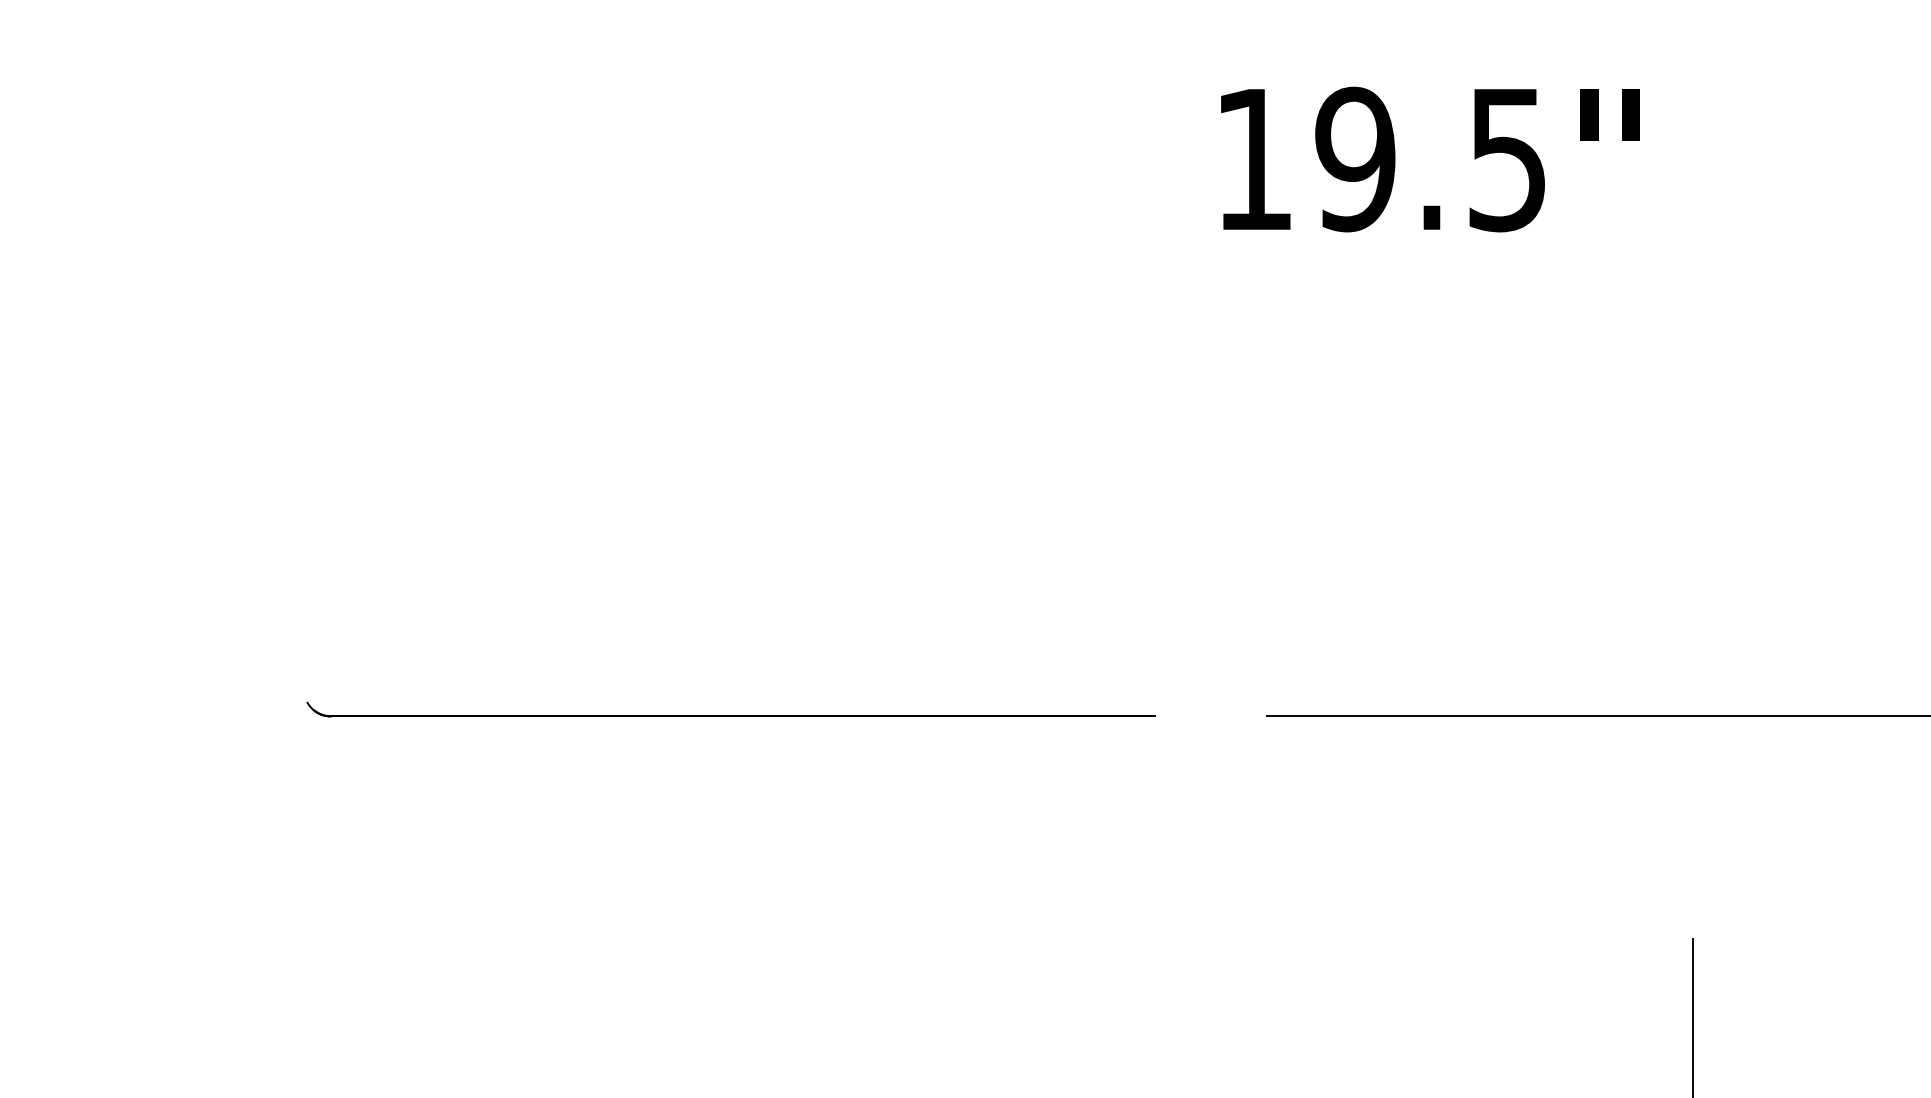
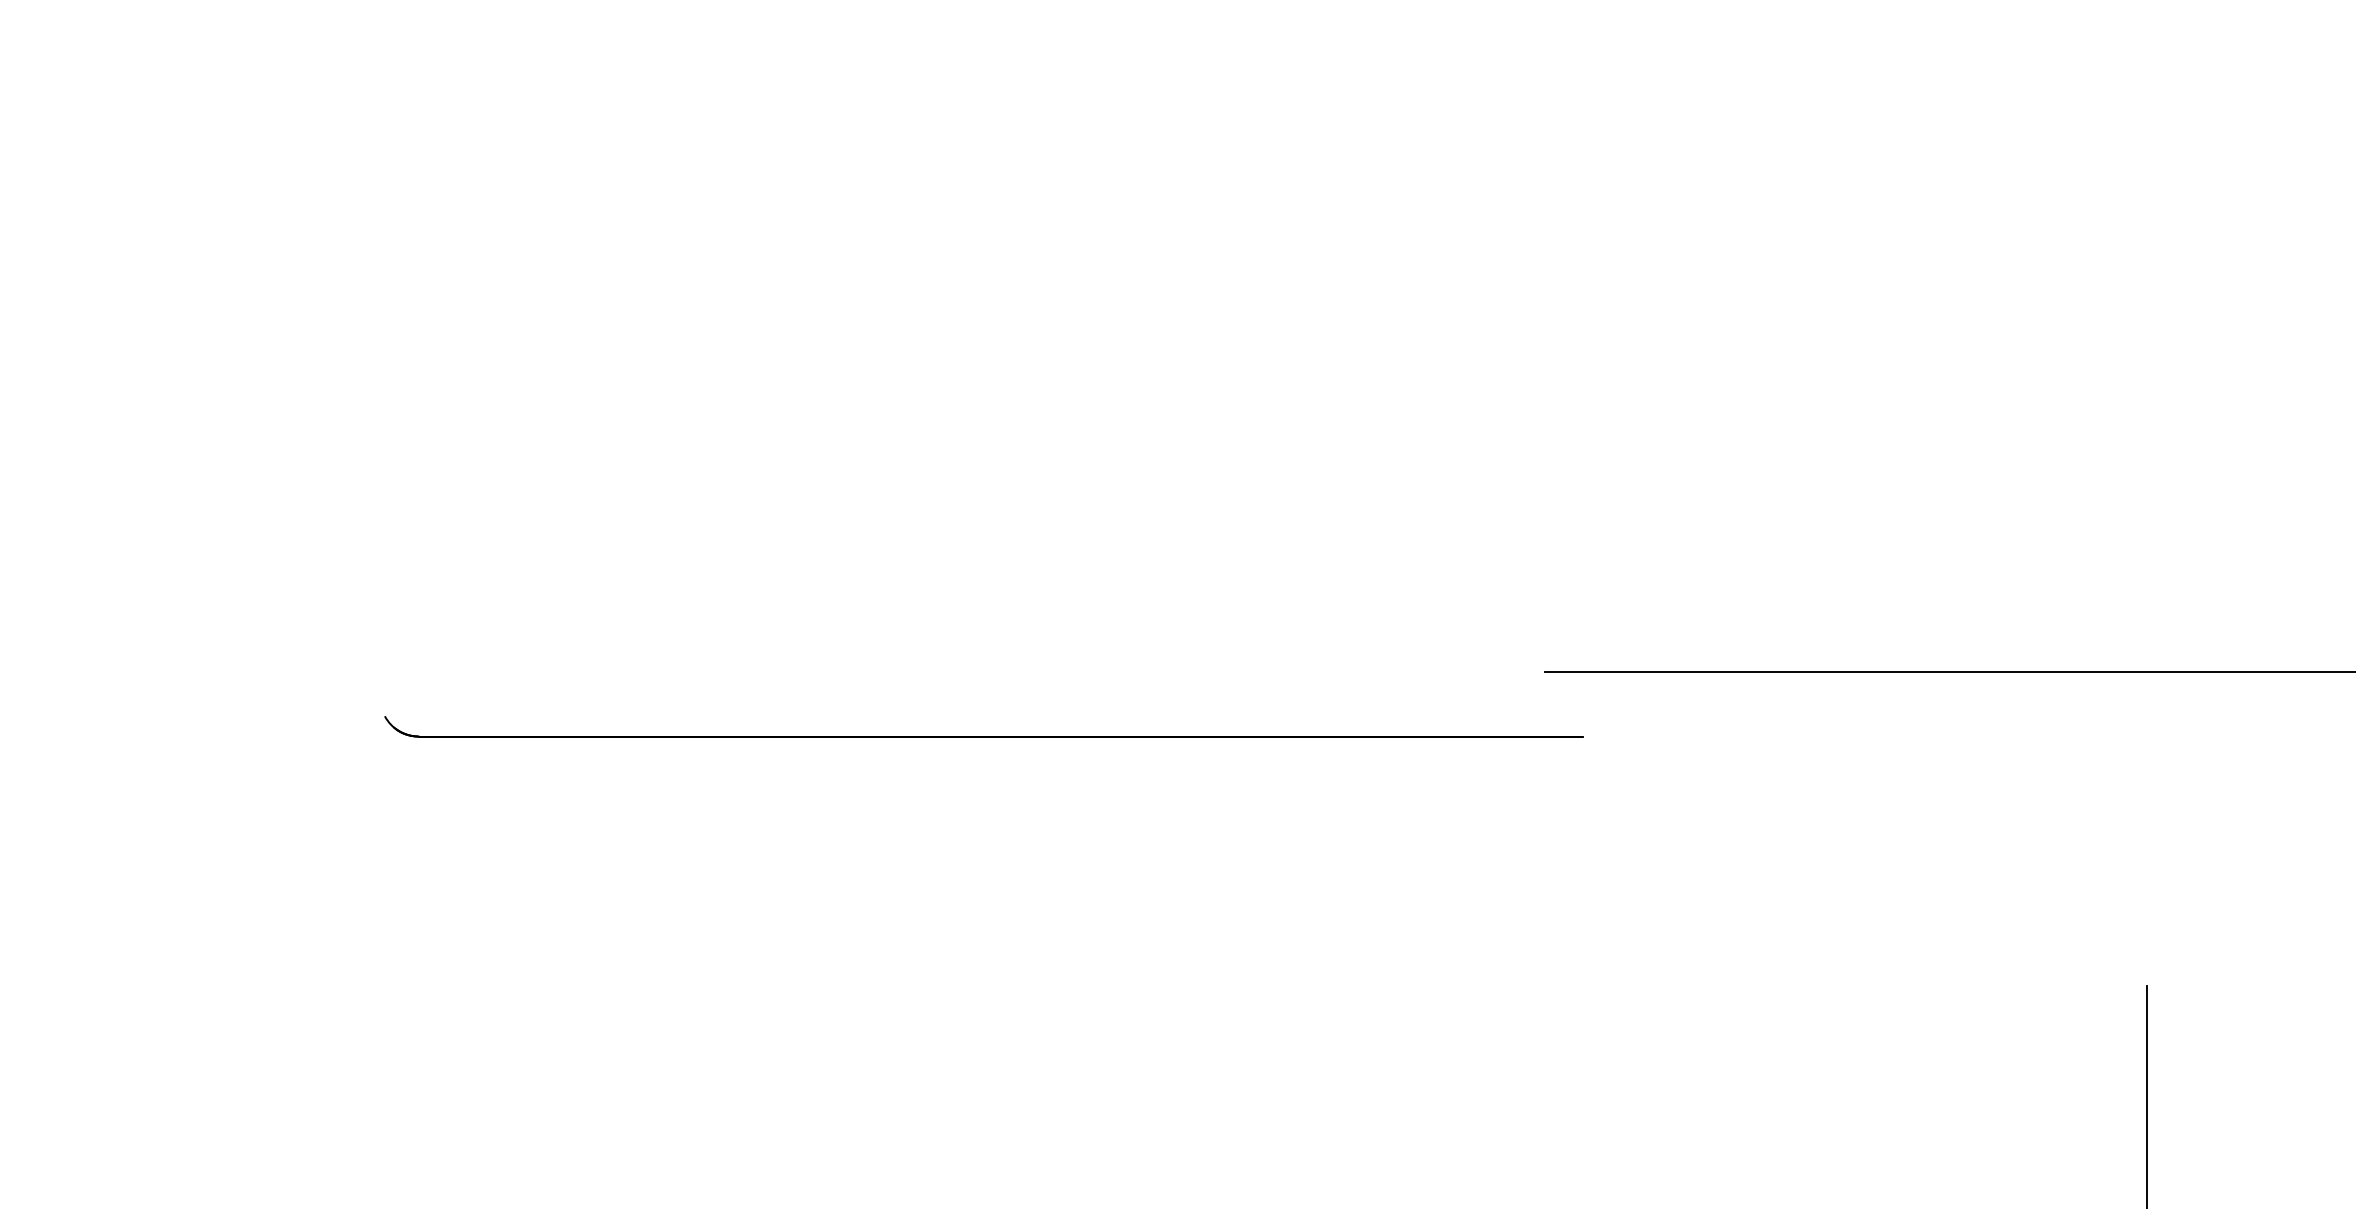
part: (730, 709) -> (983, 726), moved

